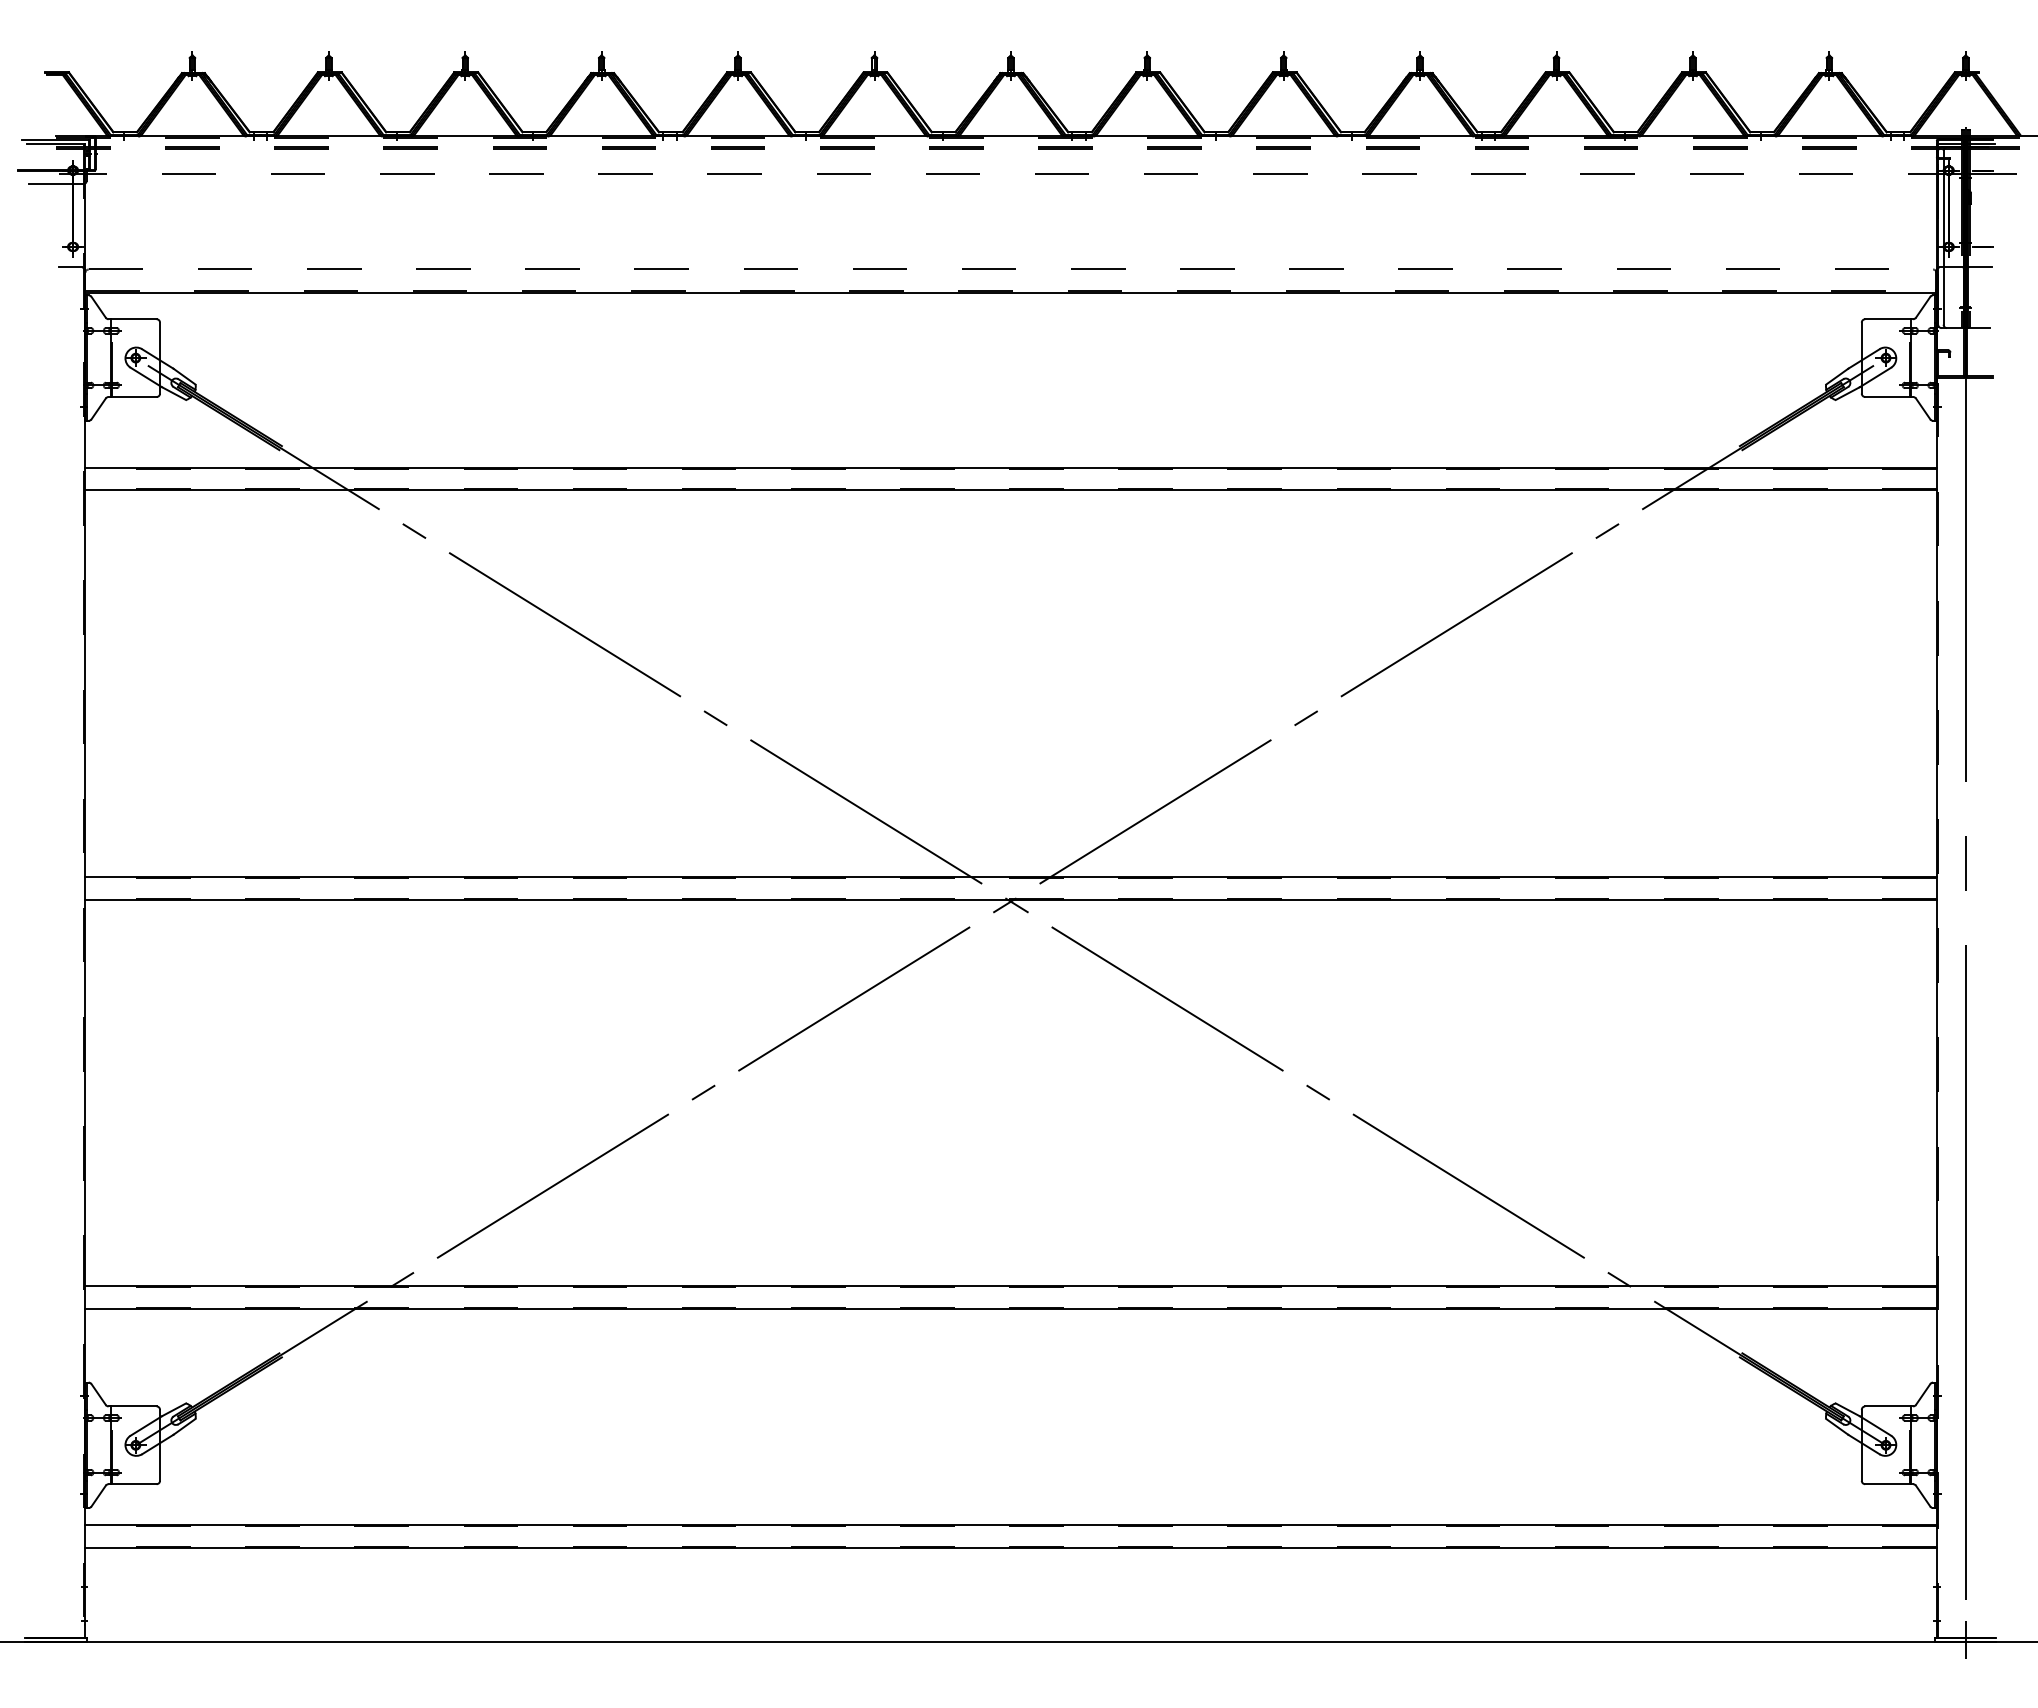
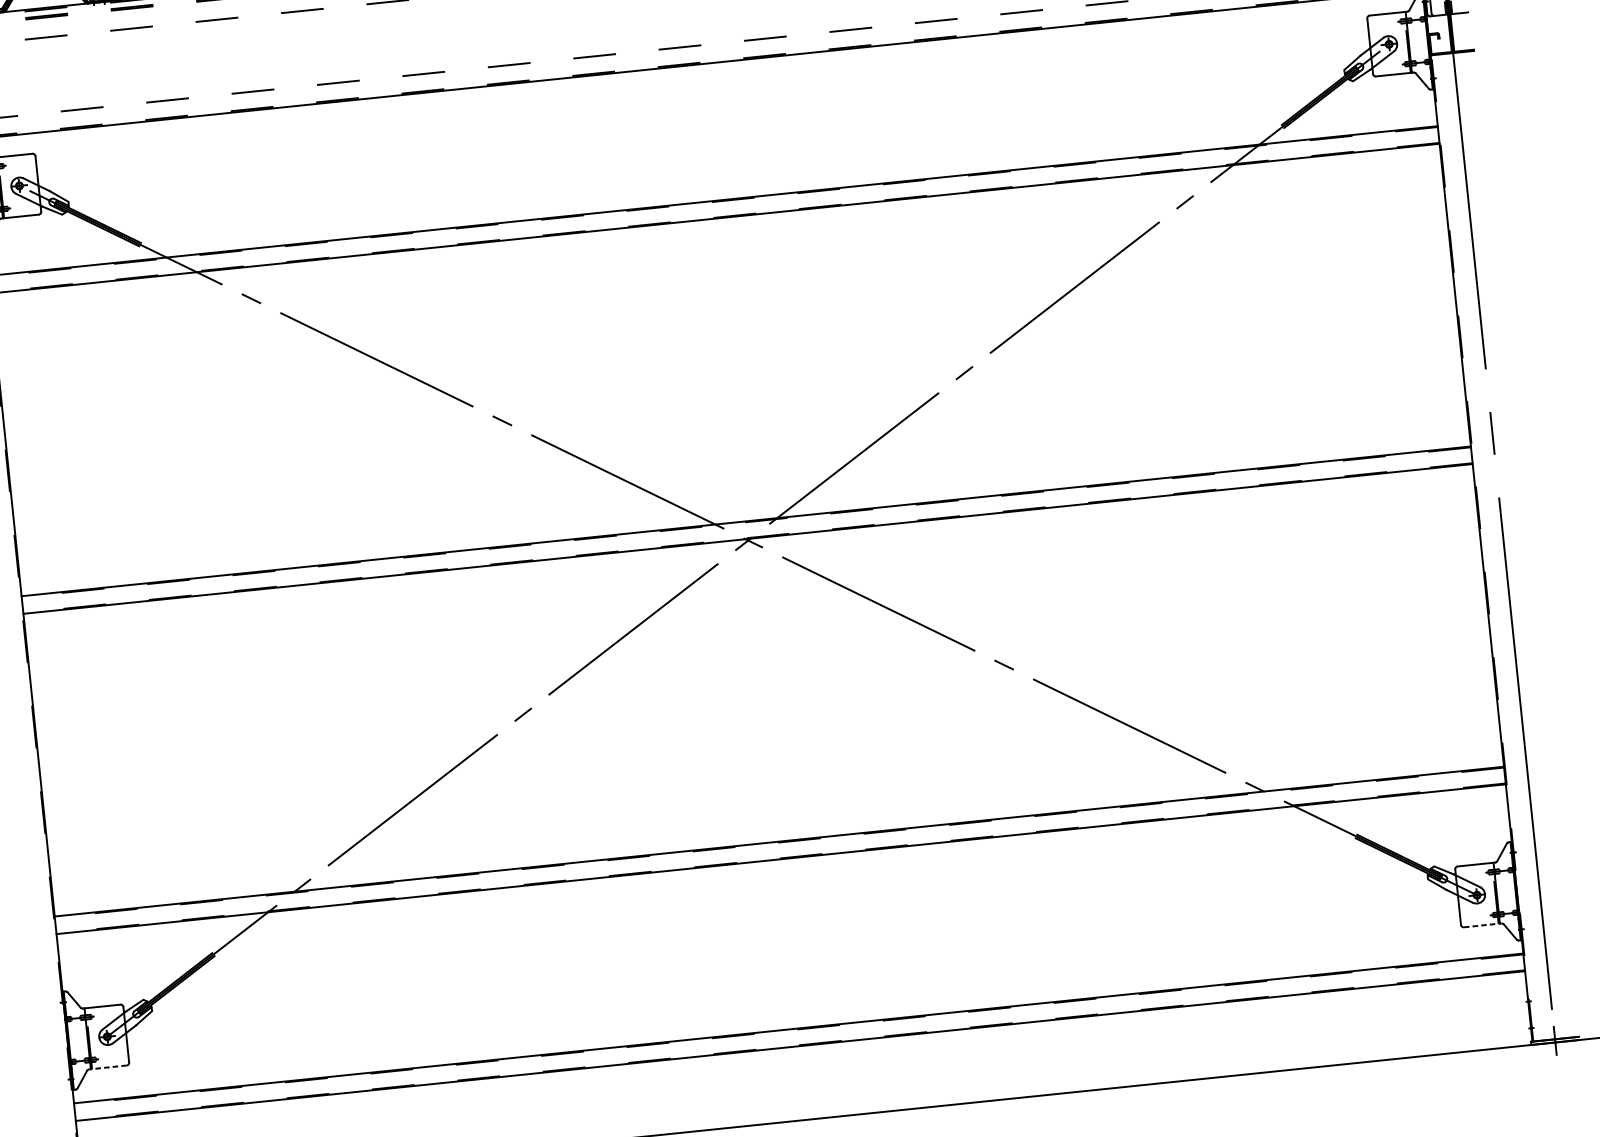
line: (132, 1484) -> (107, 1067), solid -> dashed
line: (1889, 1484) -> (1482, 925), solid -> dashed

